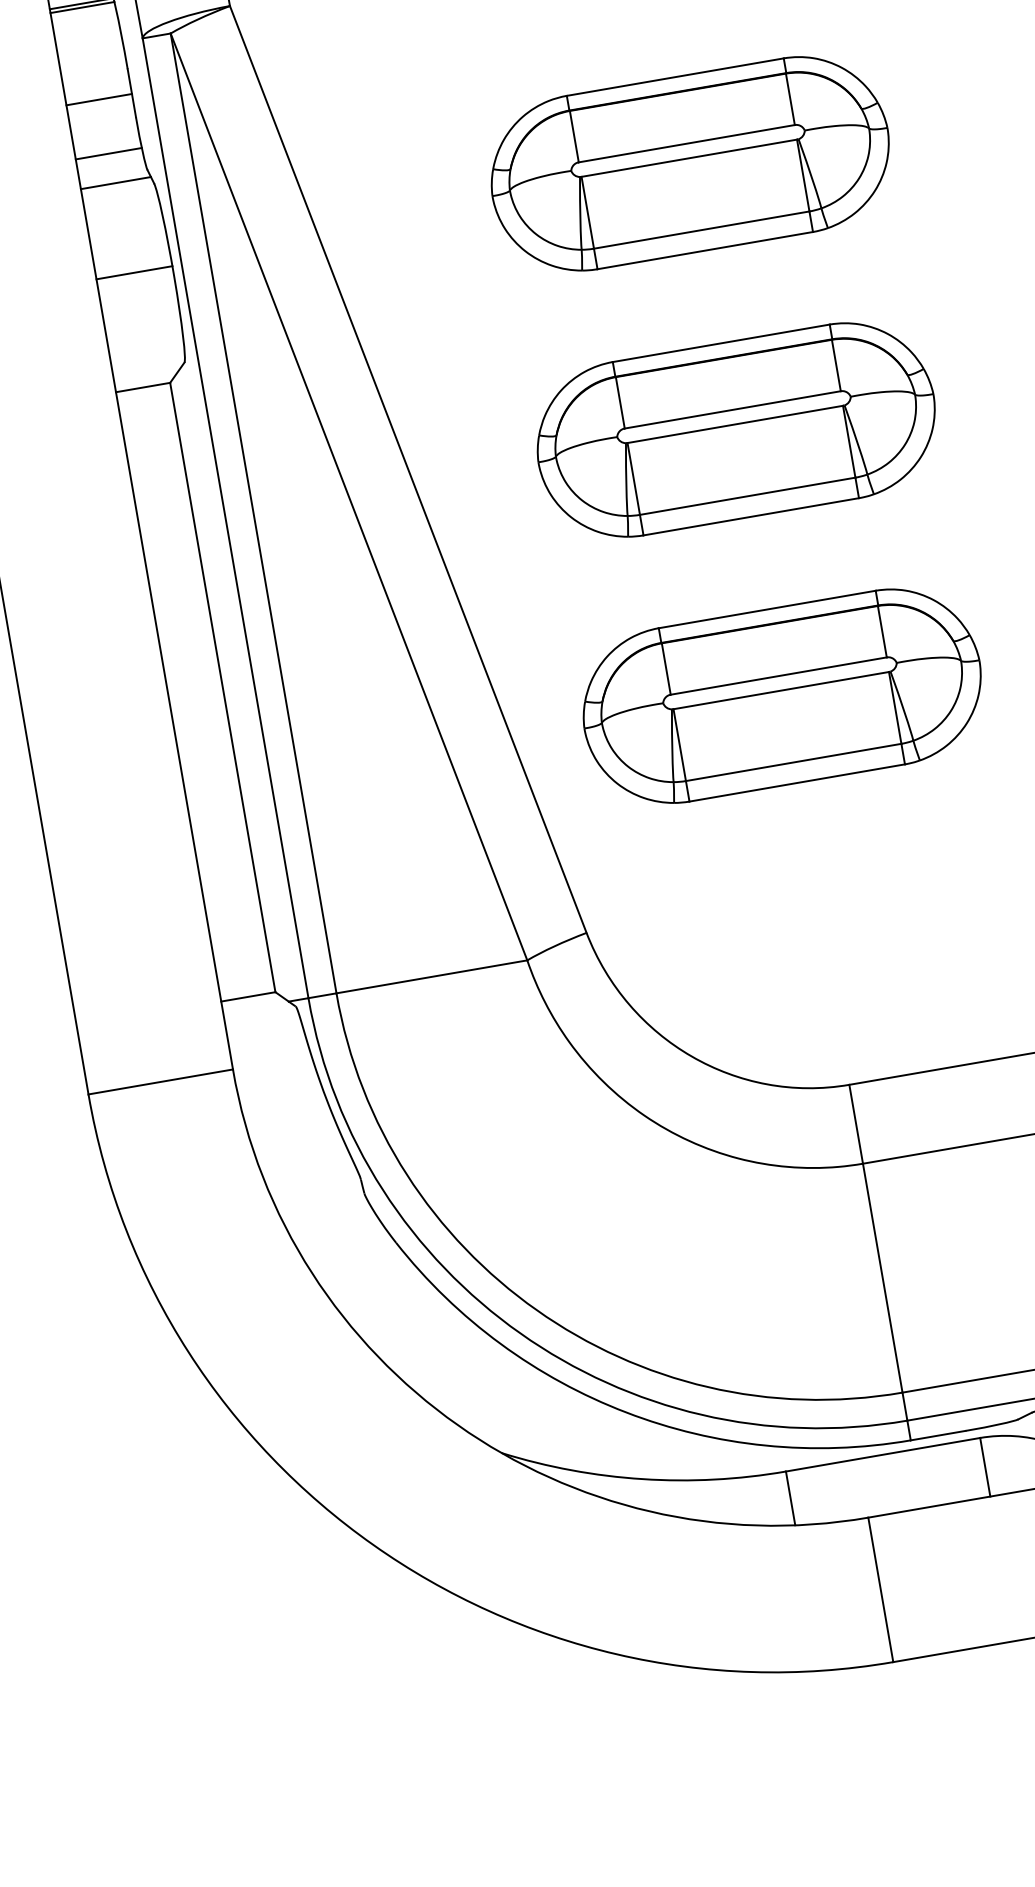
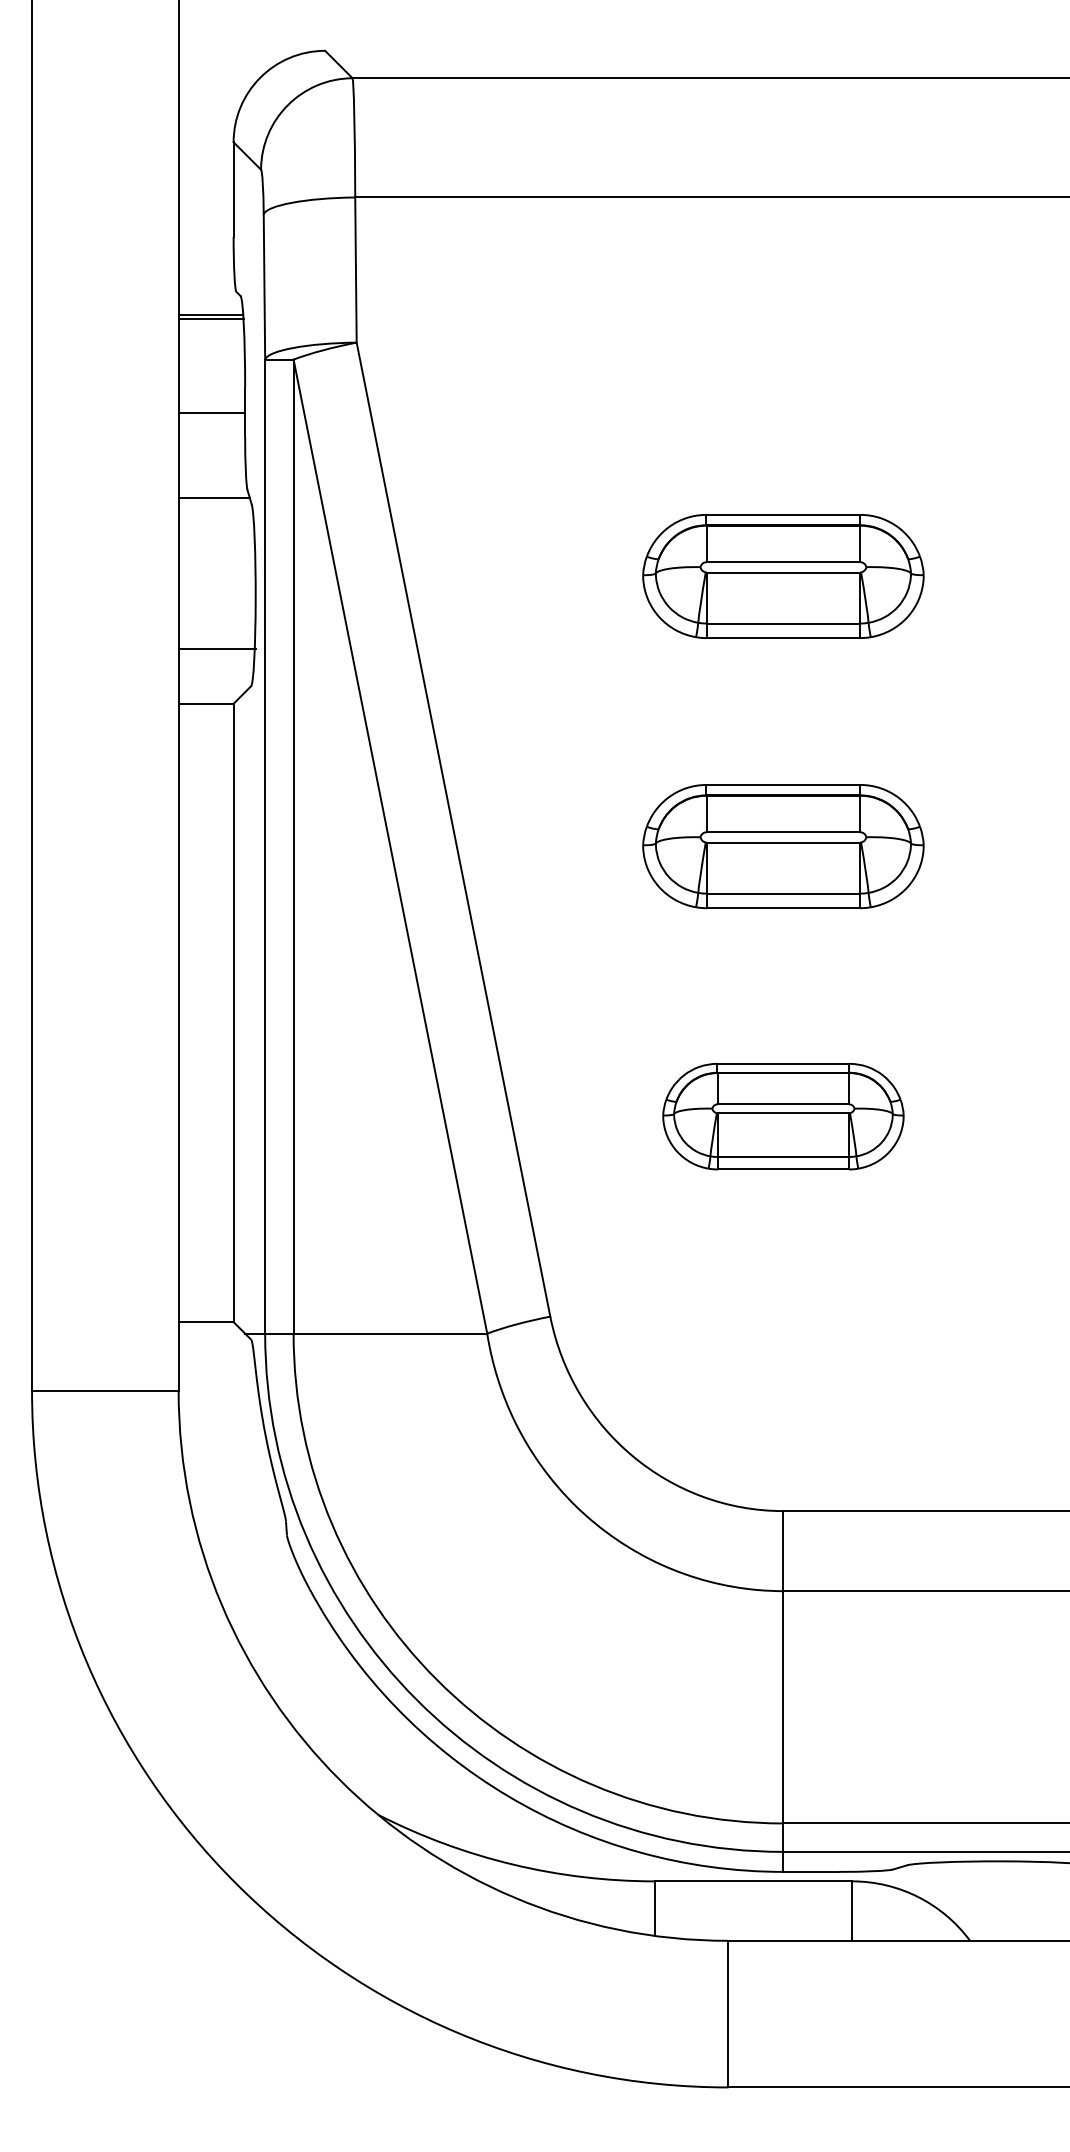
line: (108, 153) -> (211, 467), removed
part: (690, 163) -> (783, 576), size x0.7
line: (133, 273) -> (216, 649), moved
part: (736, 429) -> (783, 846), size x0.7
part: (782, 695) -> (783, 1116), size x0.6

